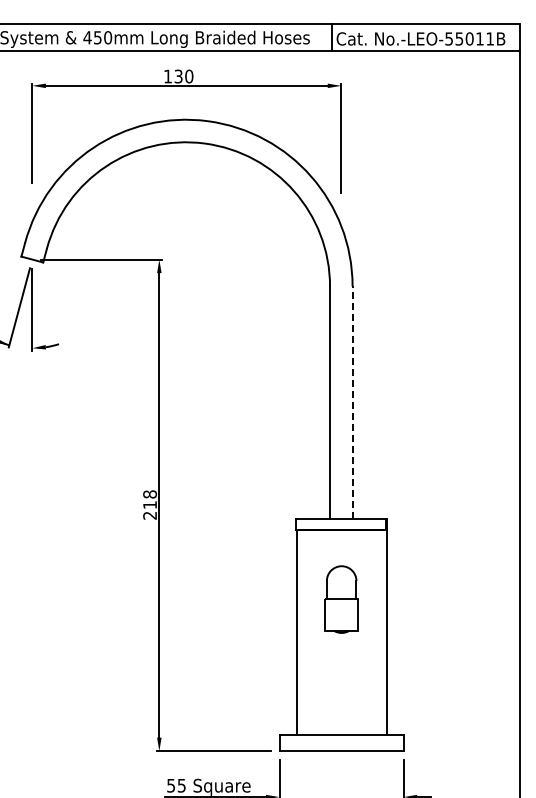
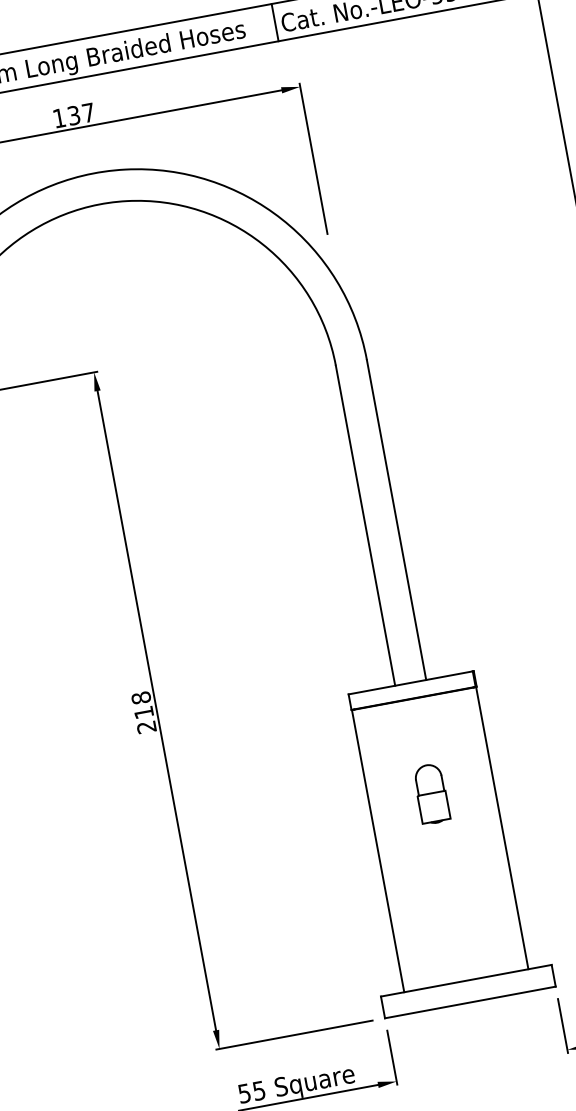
text: (189, 76) -> (88, 112), 130 -> 137
line: (352, 402) -> (396, 519), dashed -> solid
part: (341, 599) -> (431, 793), size x0.62

